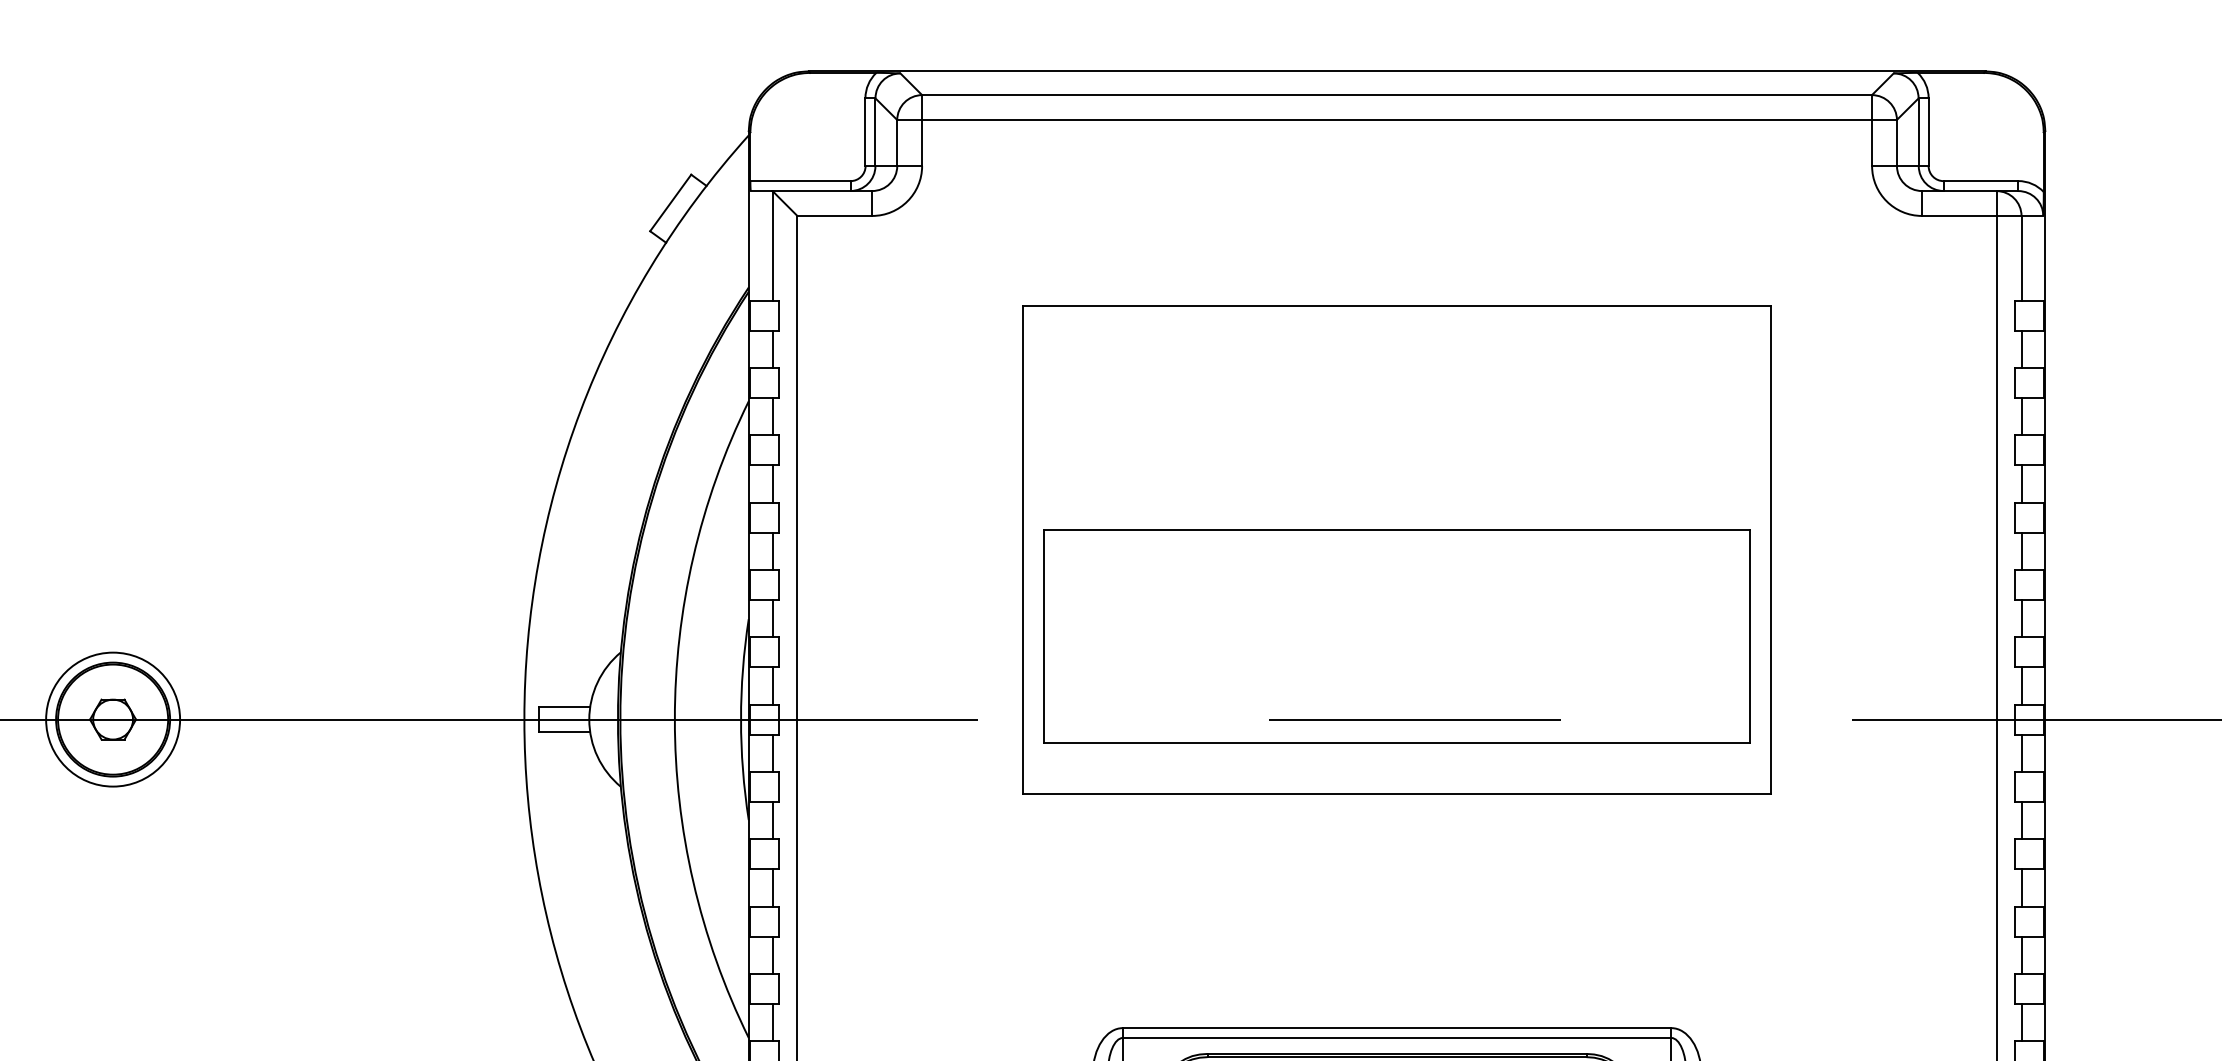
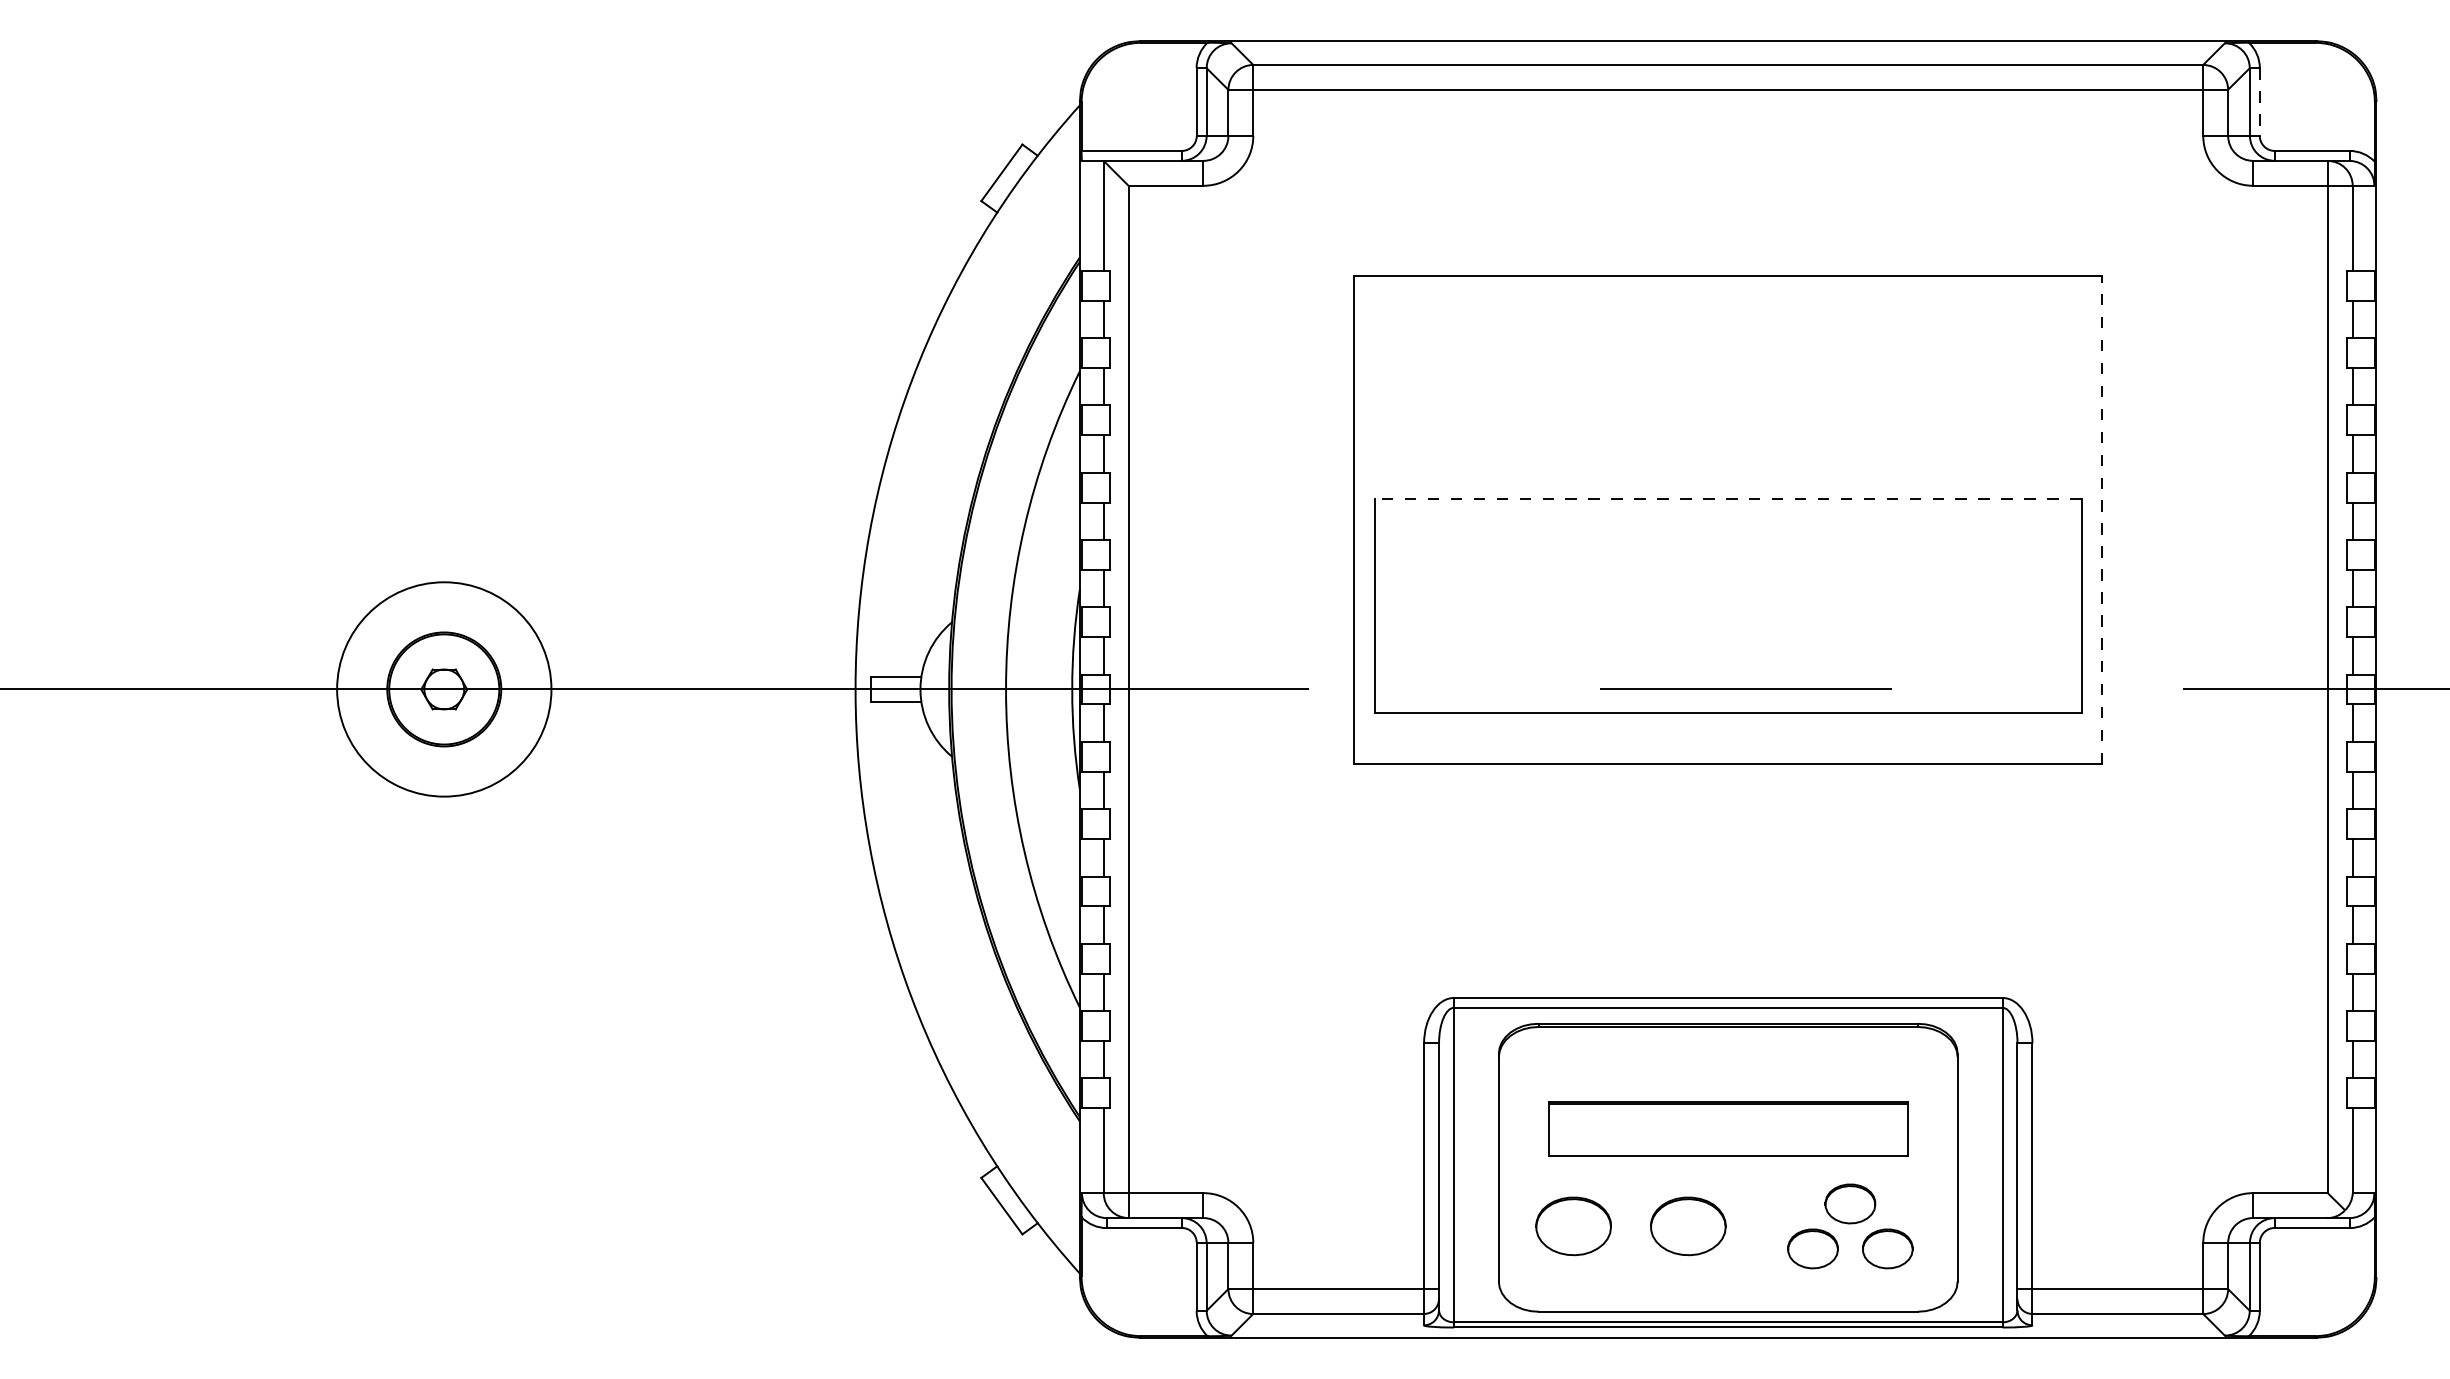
line: (1928, 132) -> (2259, 102), solid -> dashed
line: (1396, 529) -> (1727, 499), solid -> dashed
line: (1771, 549) -> (2102, 519), solid -> dashed
circle: (113, 719) -> (444, 689), size x1.6

